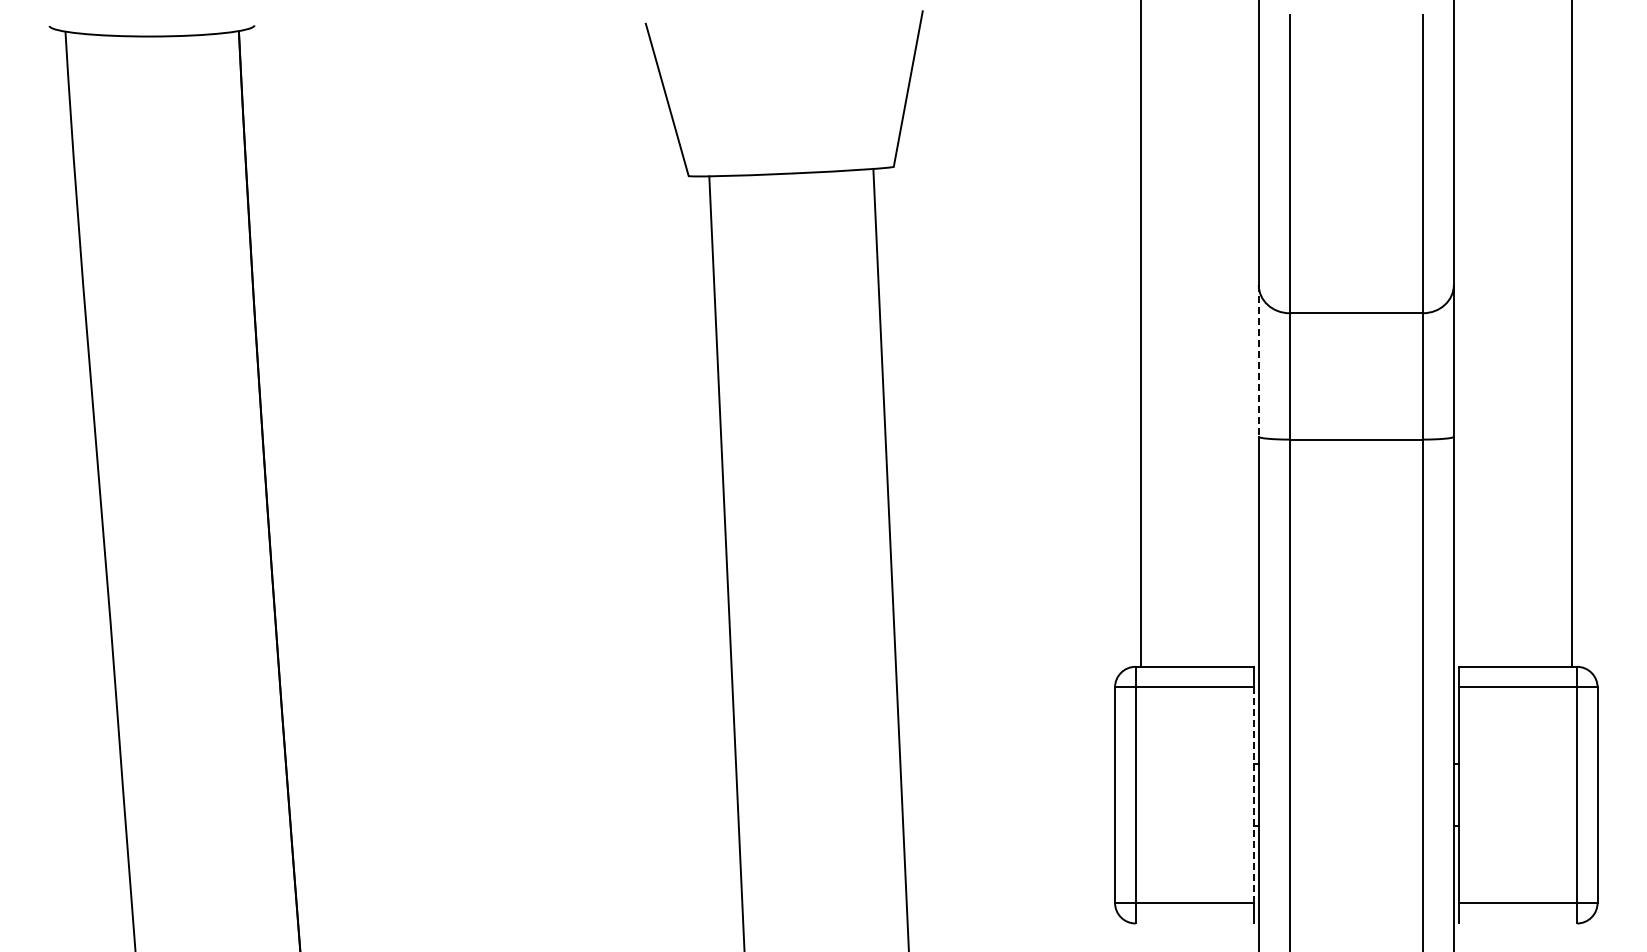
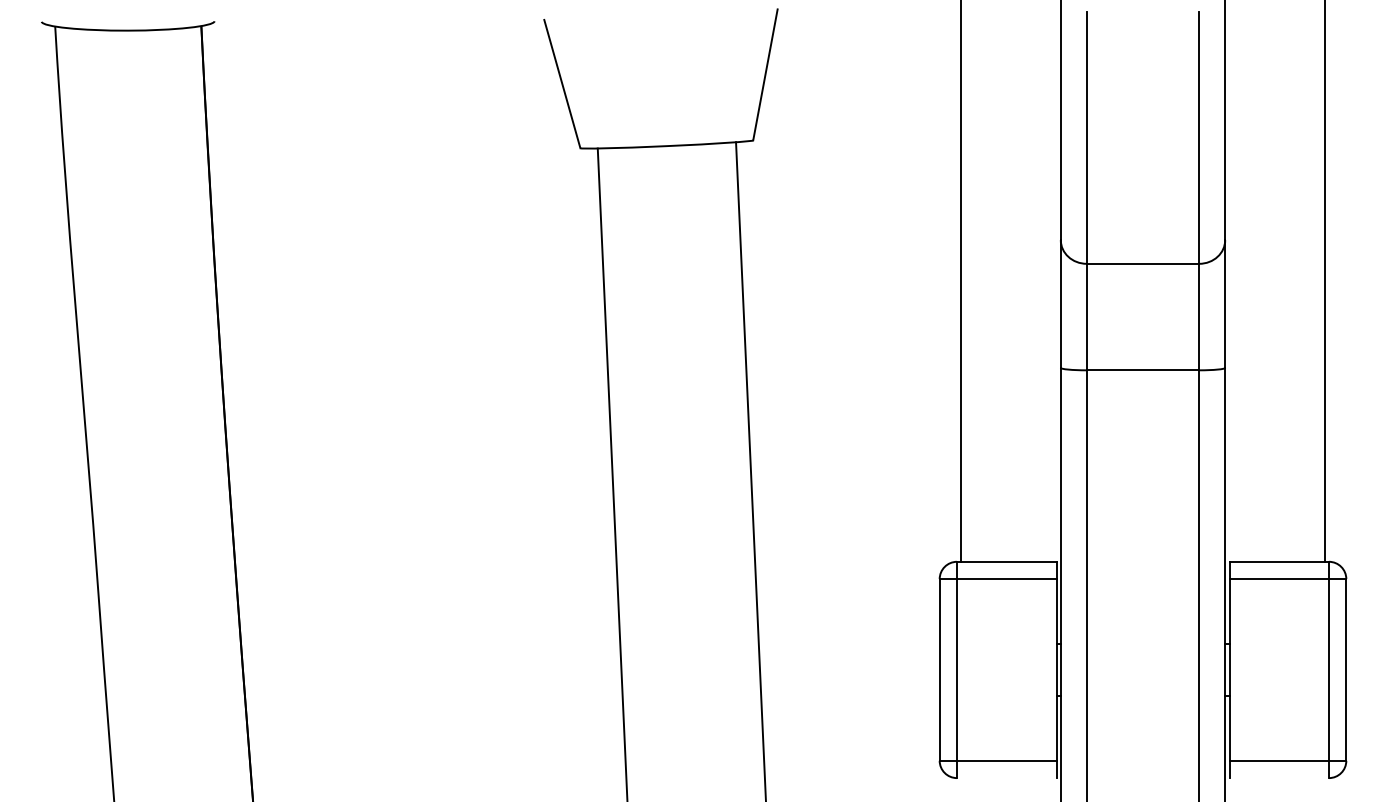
line: (1258, 360) -> (1060, 303), dashed -> solid
line: (1253, 795) -> (1056, 670), dashed -> solid

